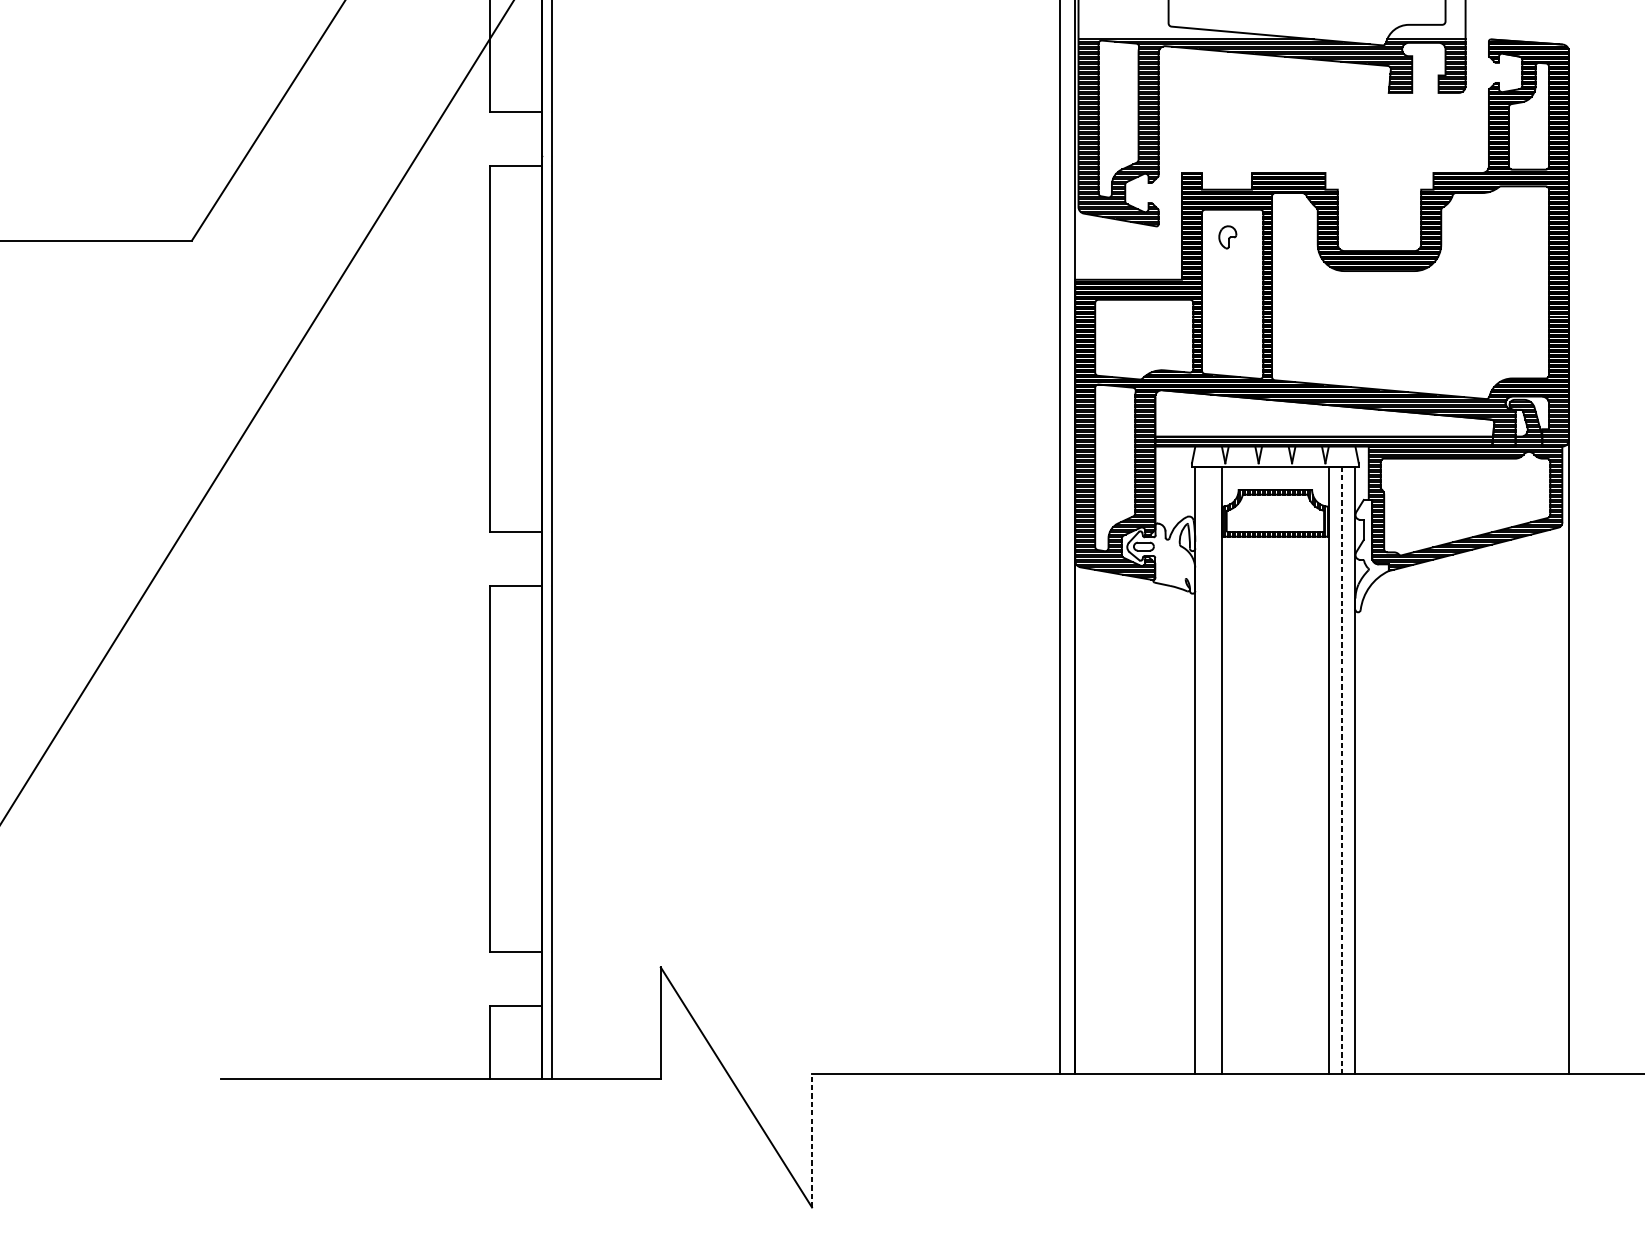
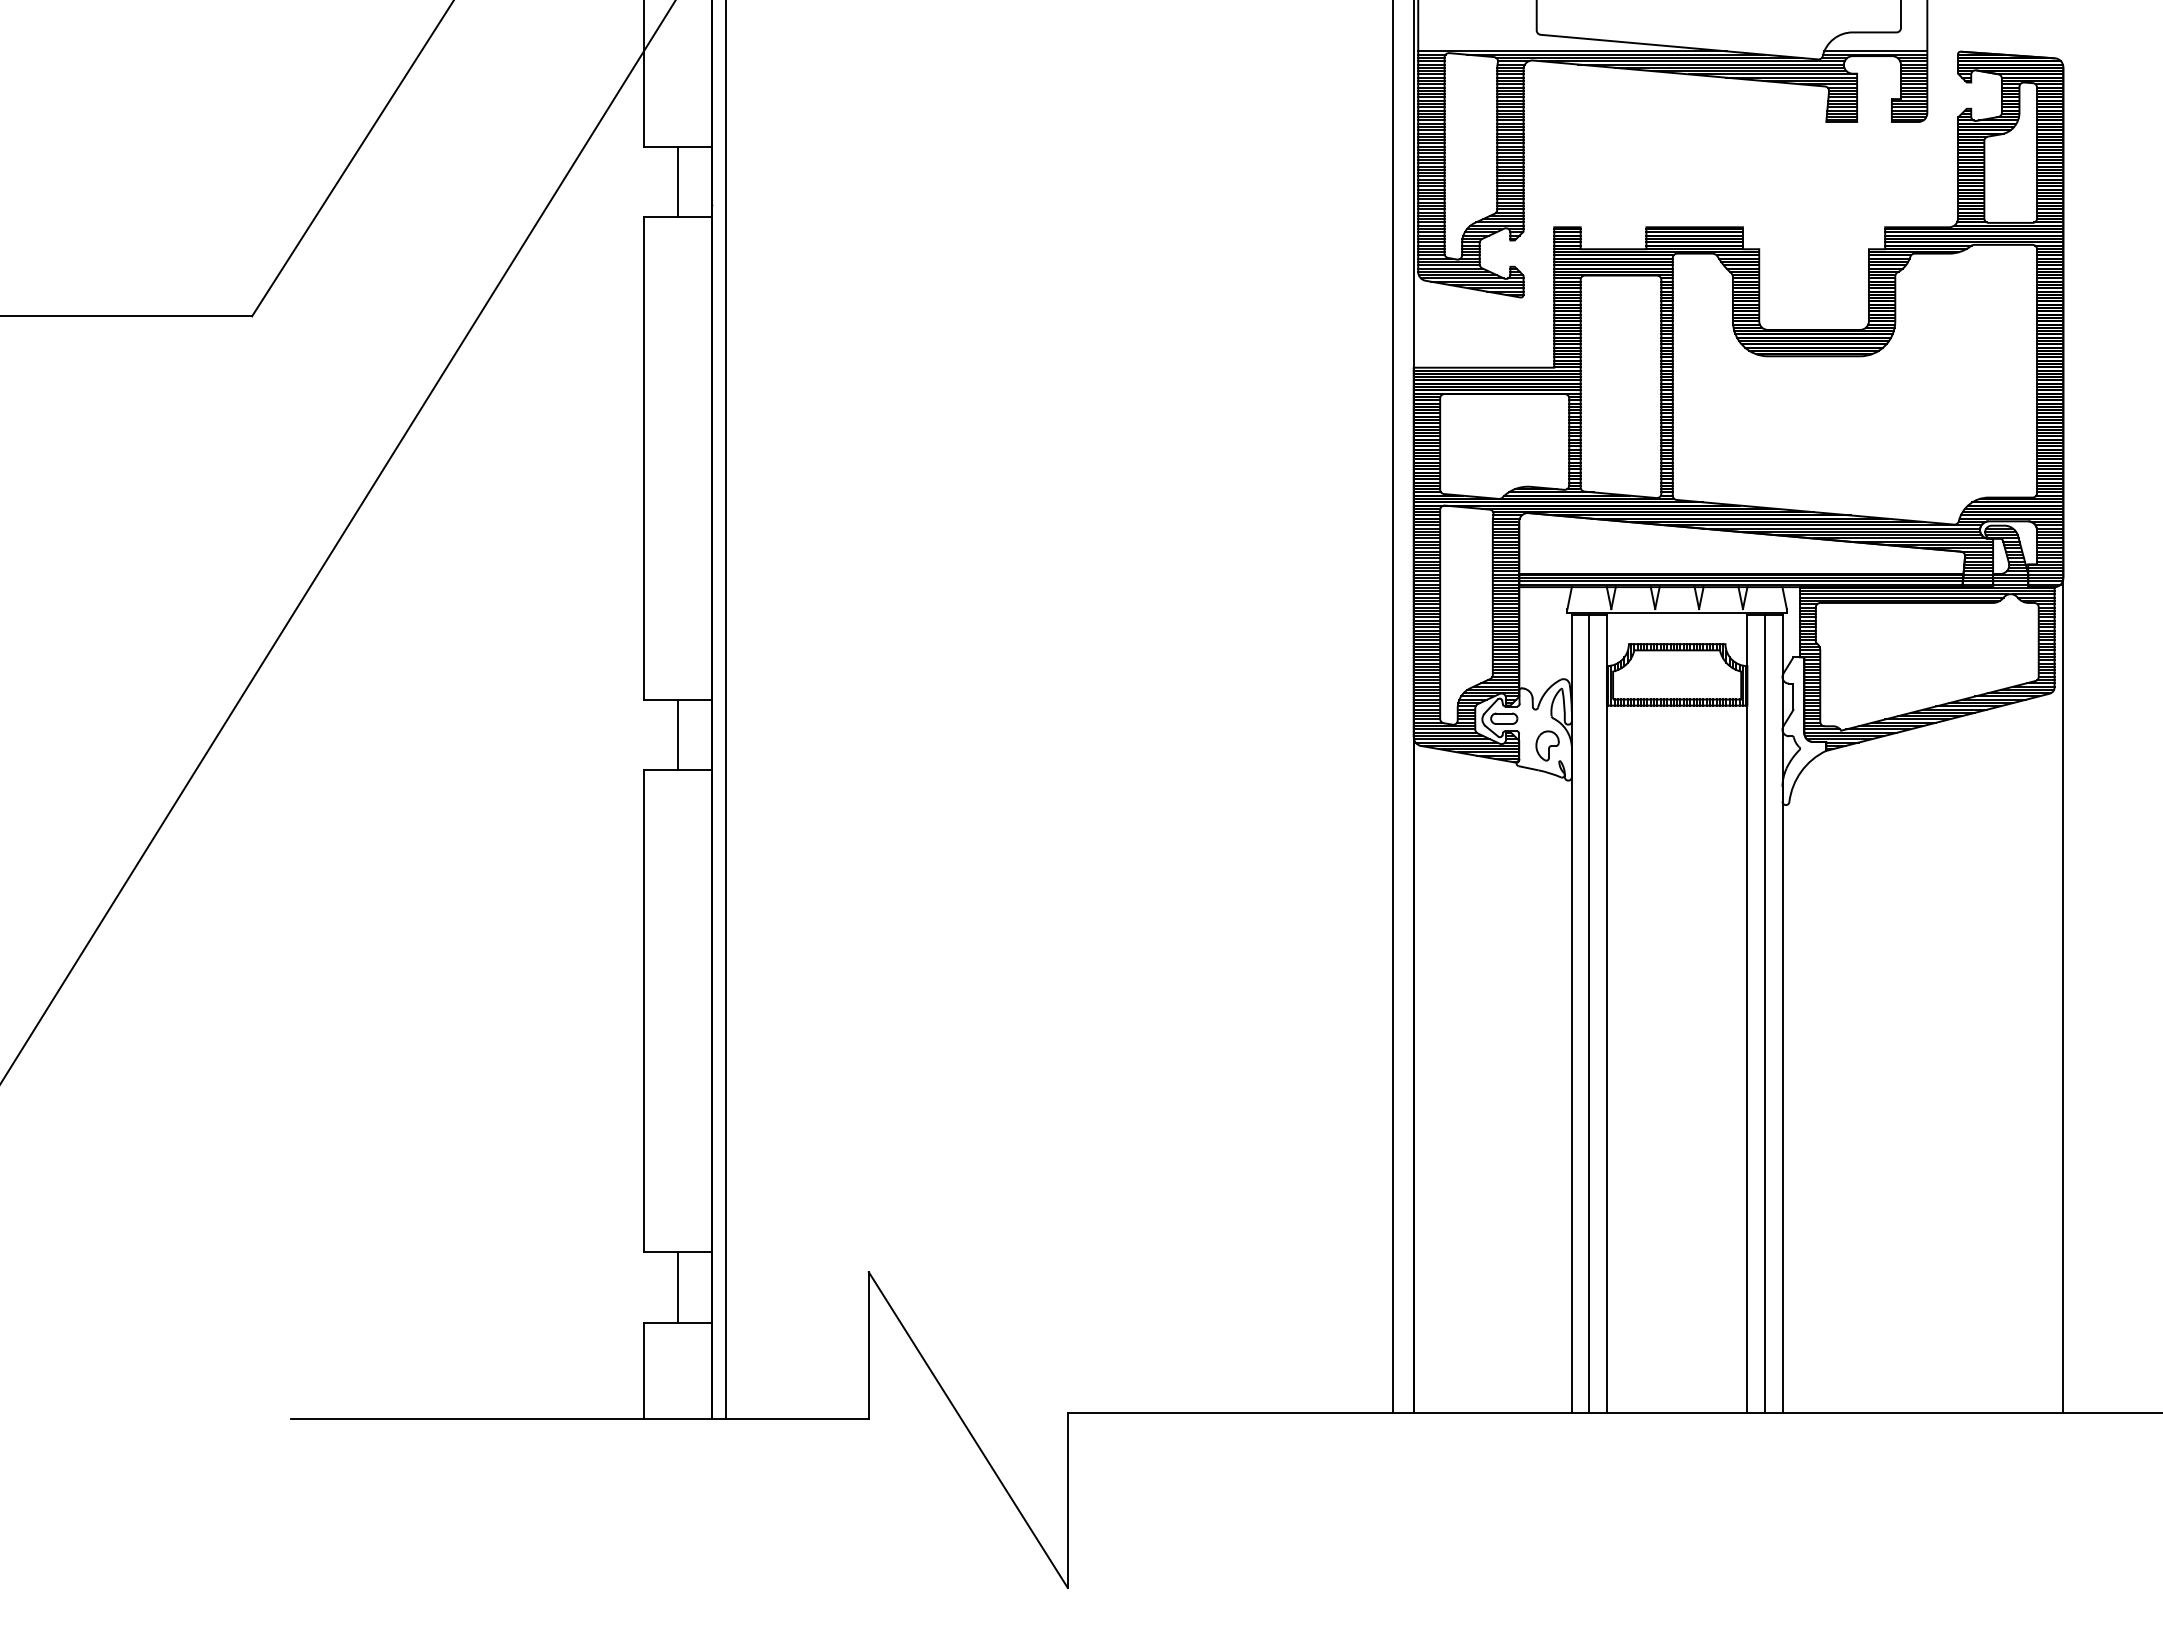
line: (516, 138) -> (678, 181), added
part: (1227, 237) -> (1547, 745), moved
line: (516, 558) -> (678, 734), added
line: (1208, 770) -> (1589, 1013), added
line: (1341, 770) -> (1764, 1013), dashed -> solid
line: (516, 979) -> (678, 1287), added
line: (811, 1141) -> (1067, 1500), dashed -> solid

